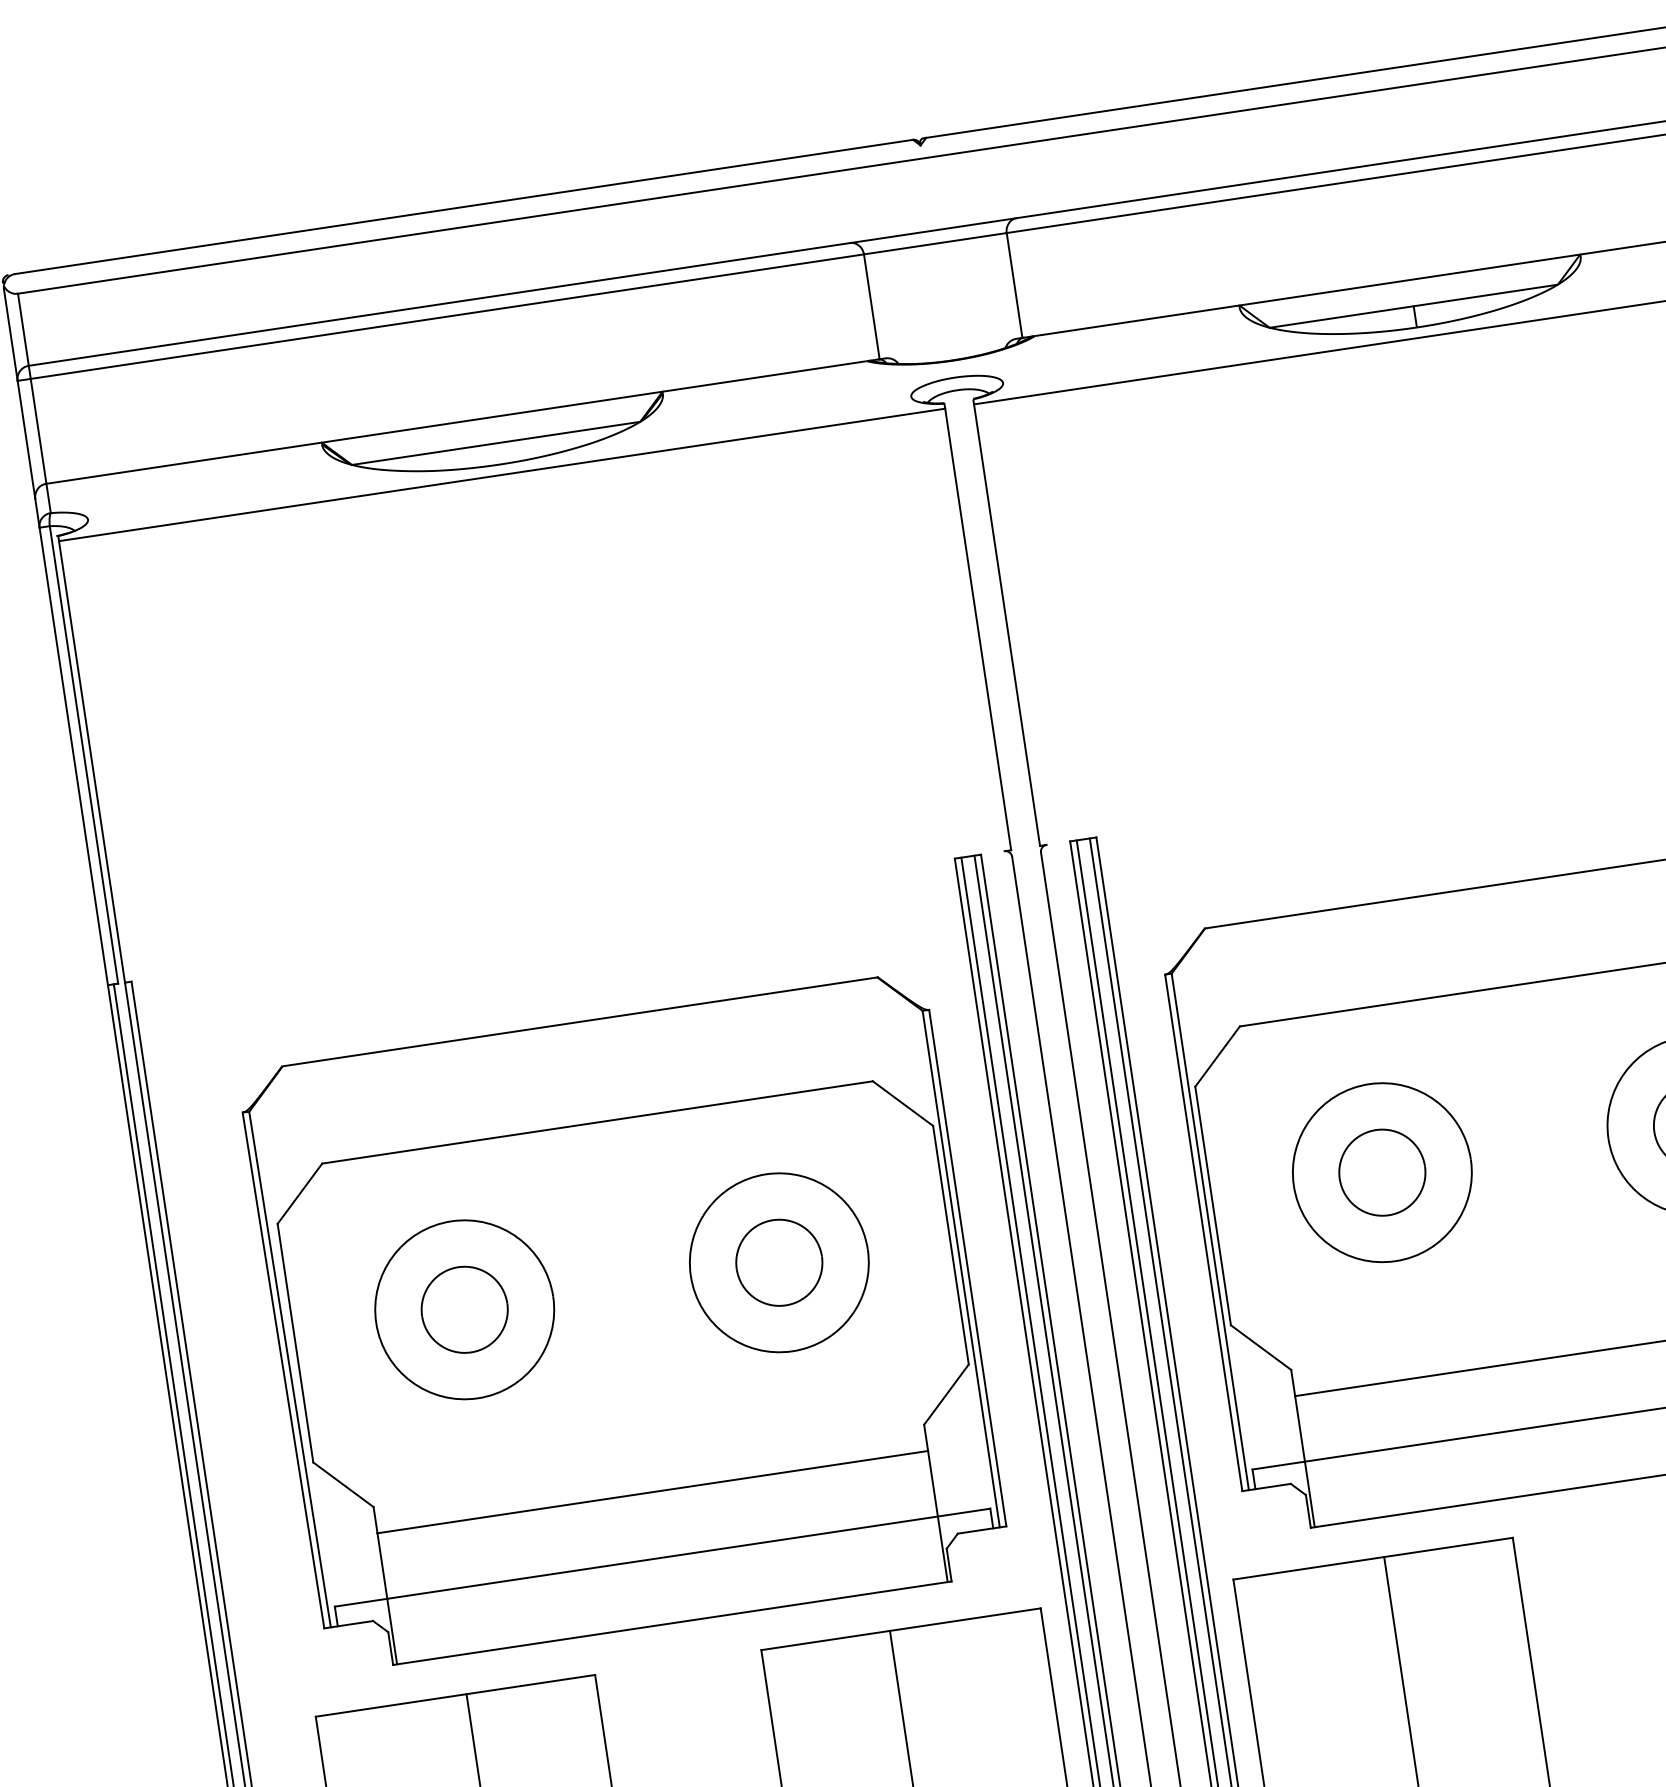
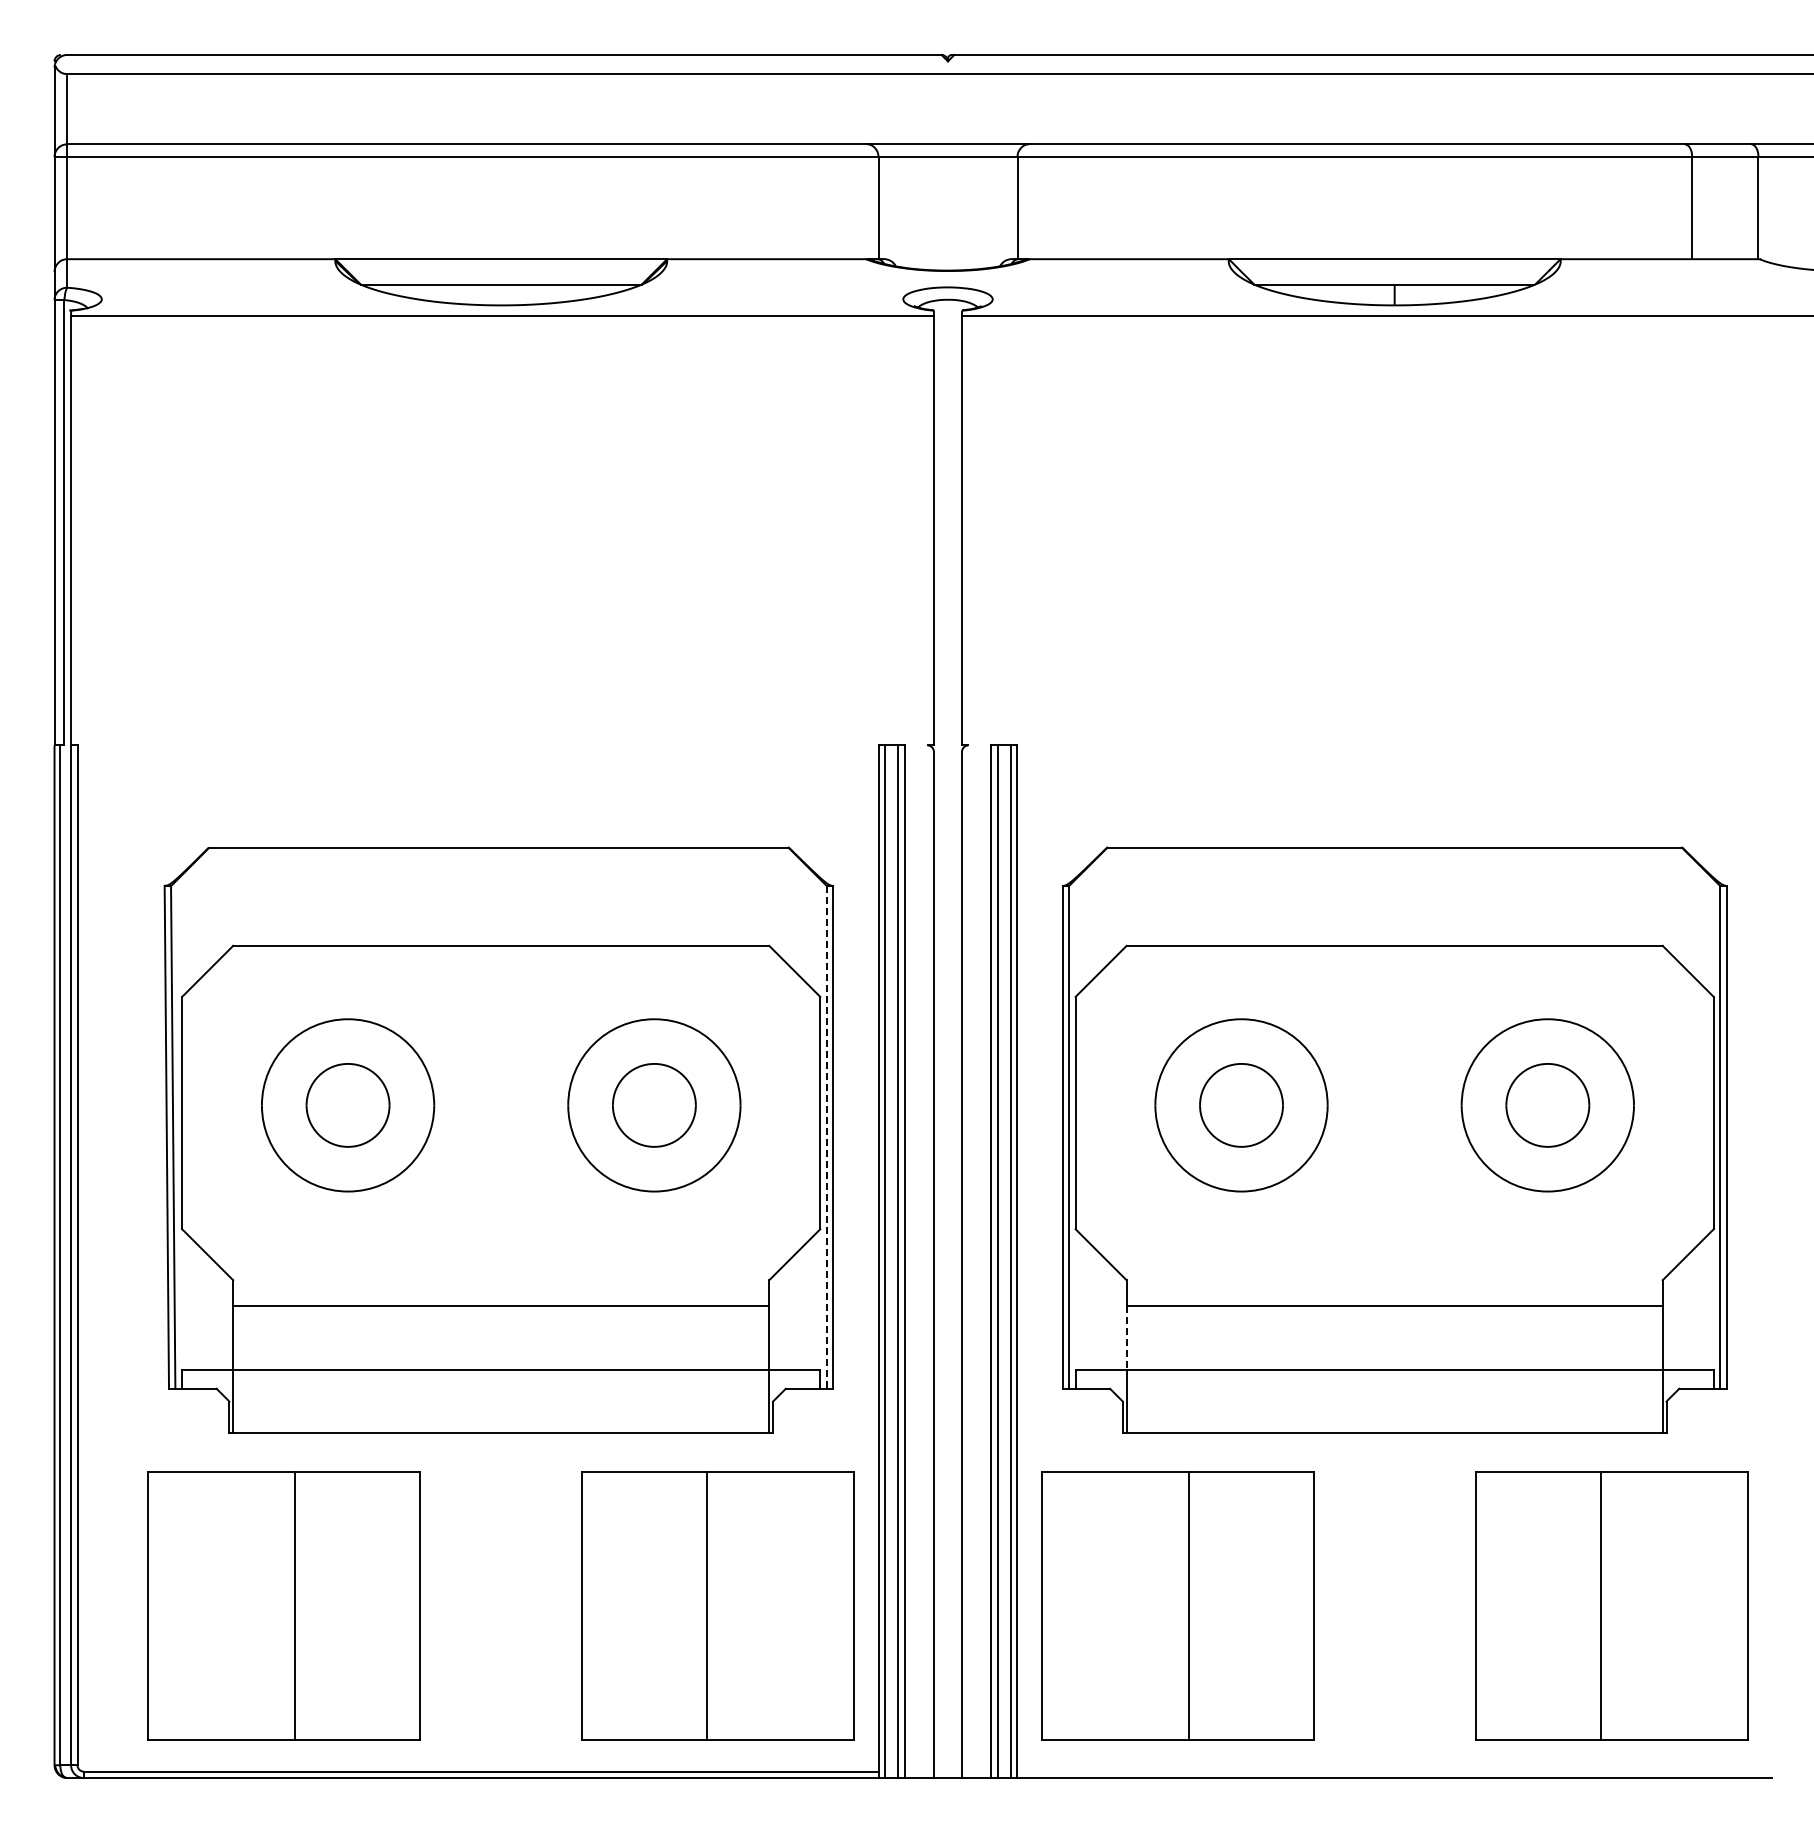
line: (961, 1269) -> (826, 1137), solid -> dashed
line: (1299, 1428) -> (1126, 1337), solid -> dashed

